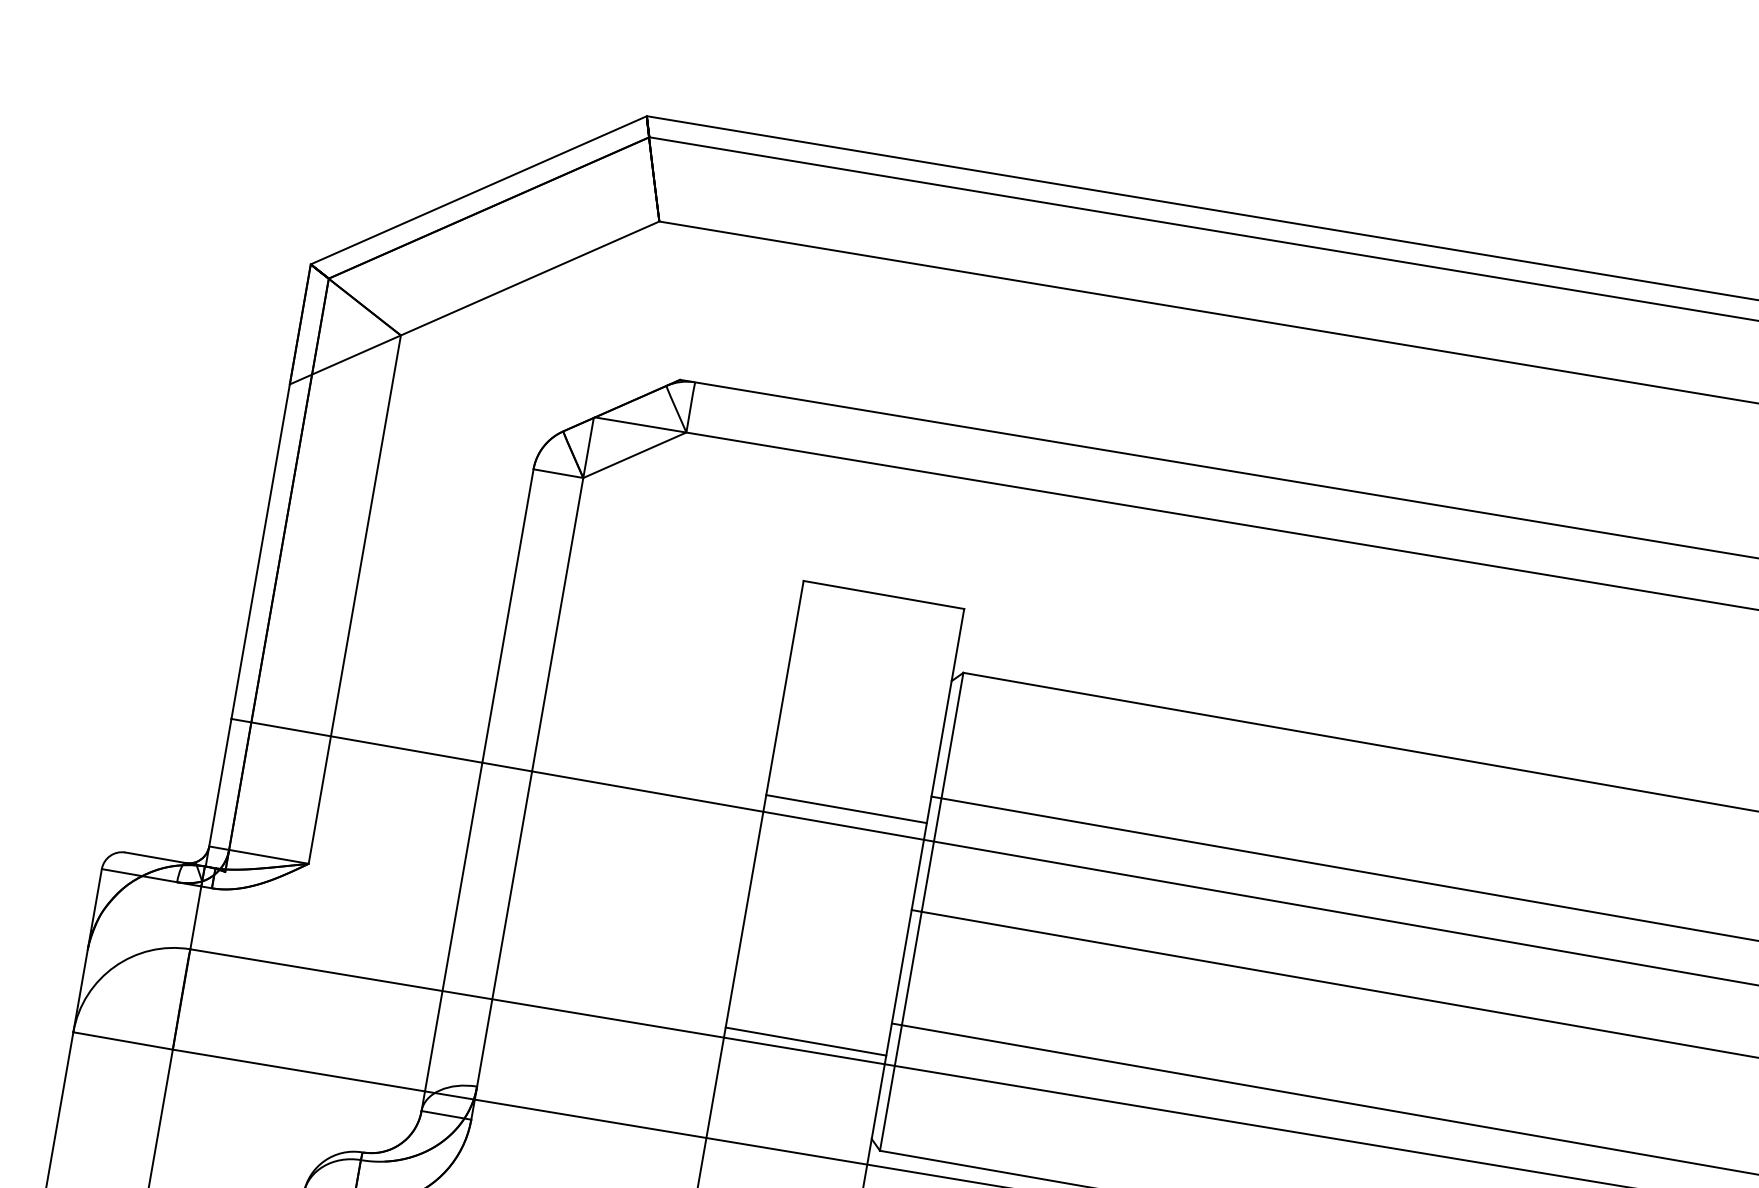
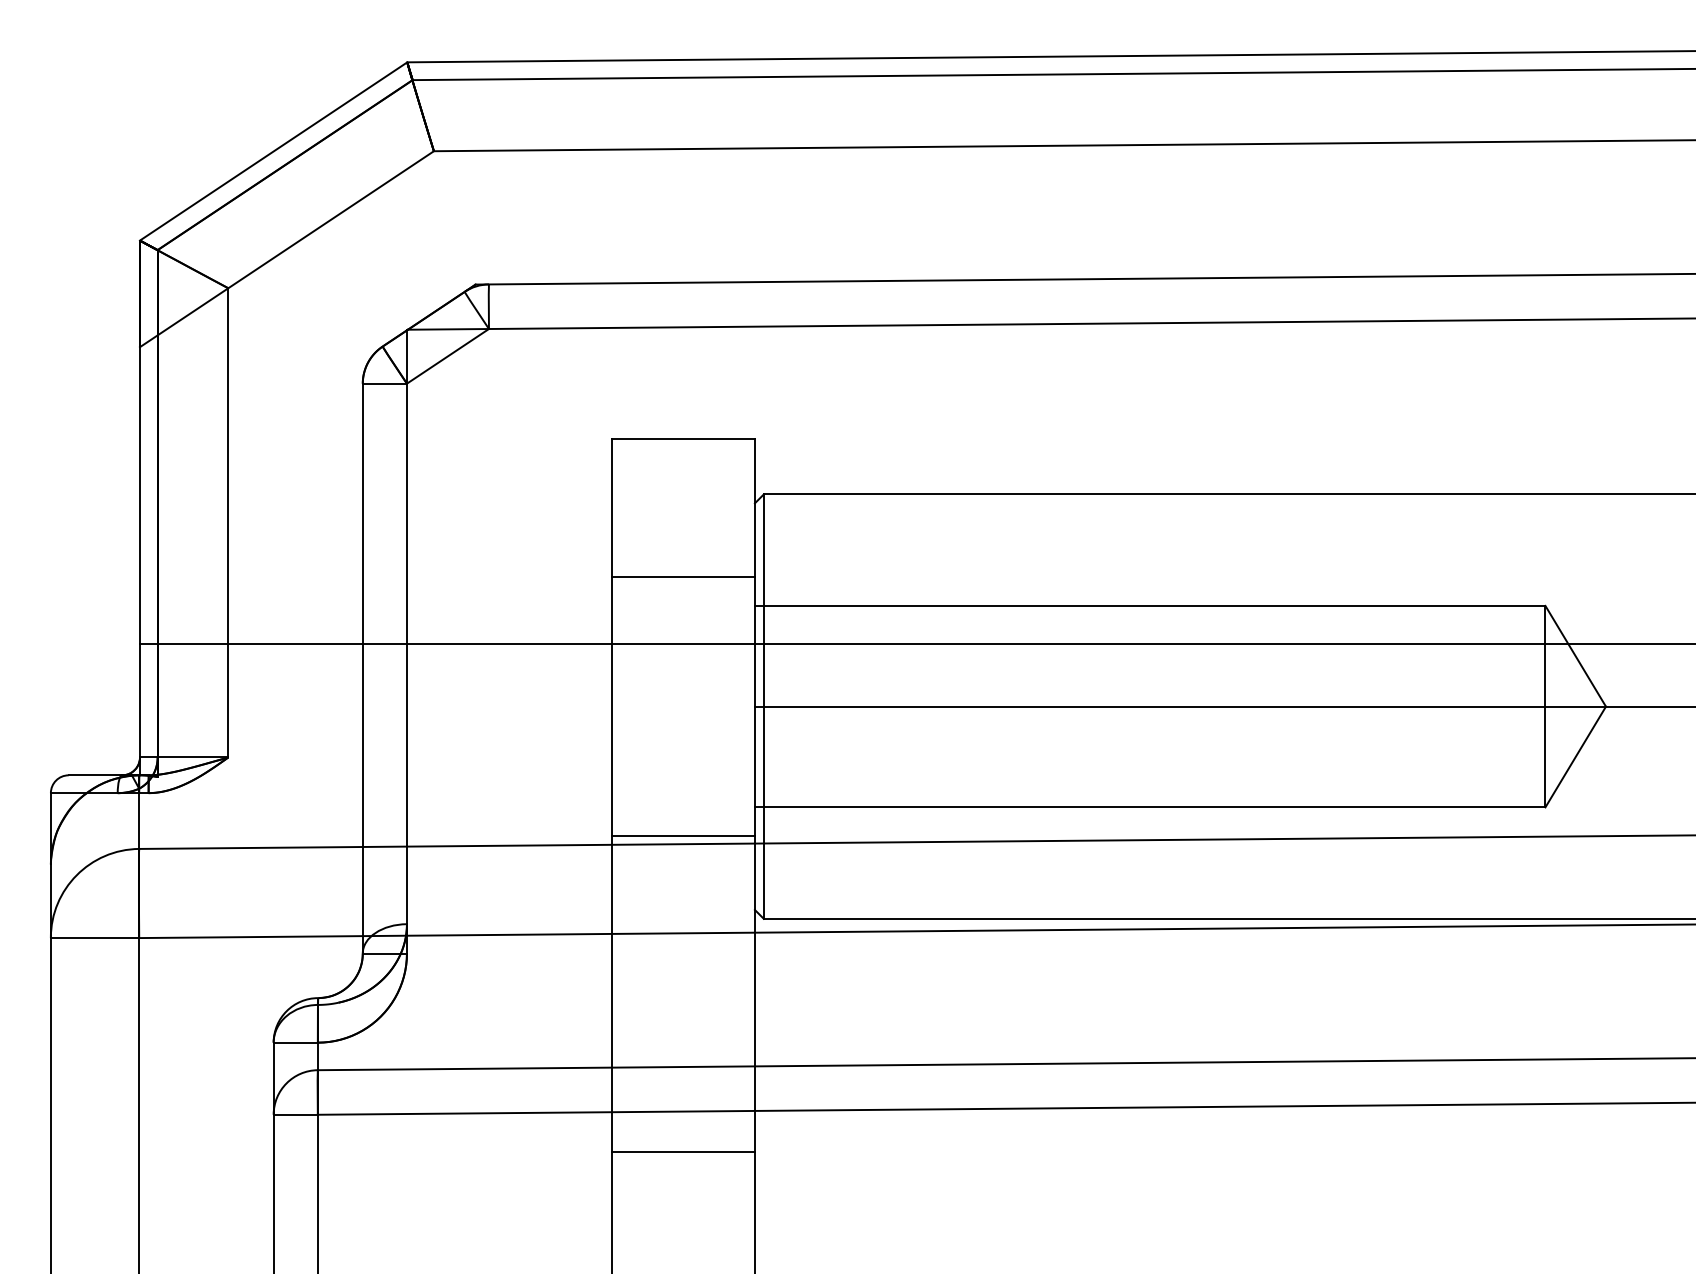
line: (846, 809) -> (683, 577), moved

